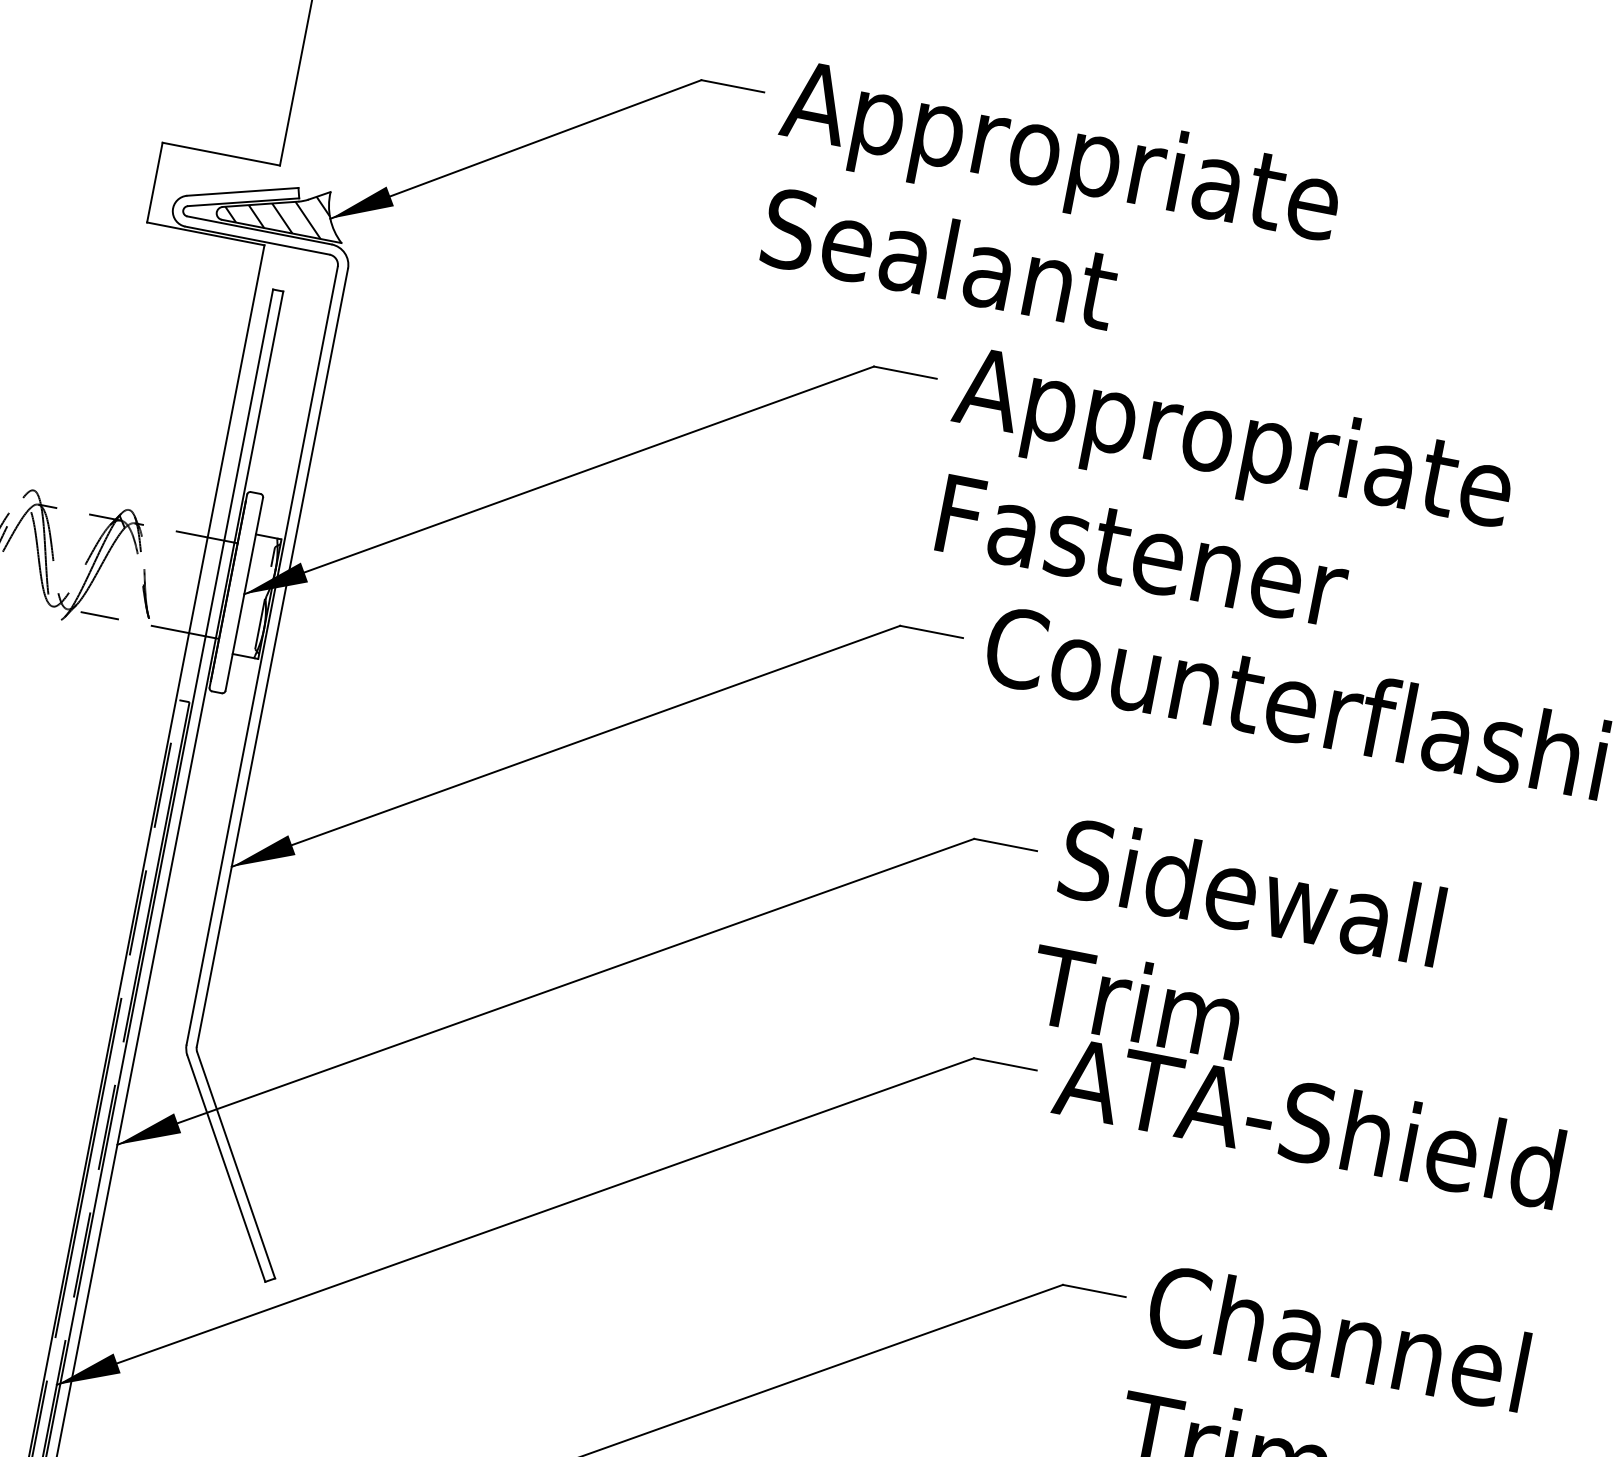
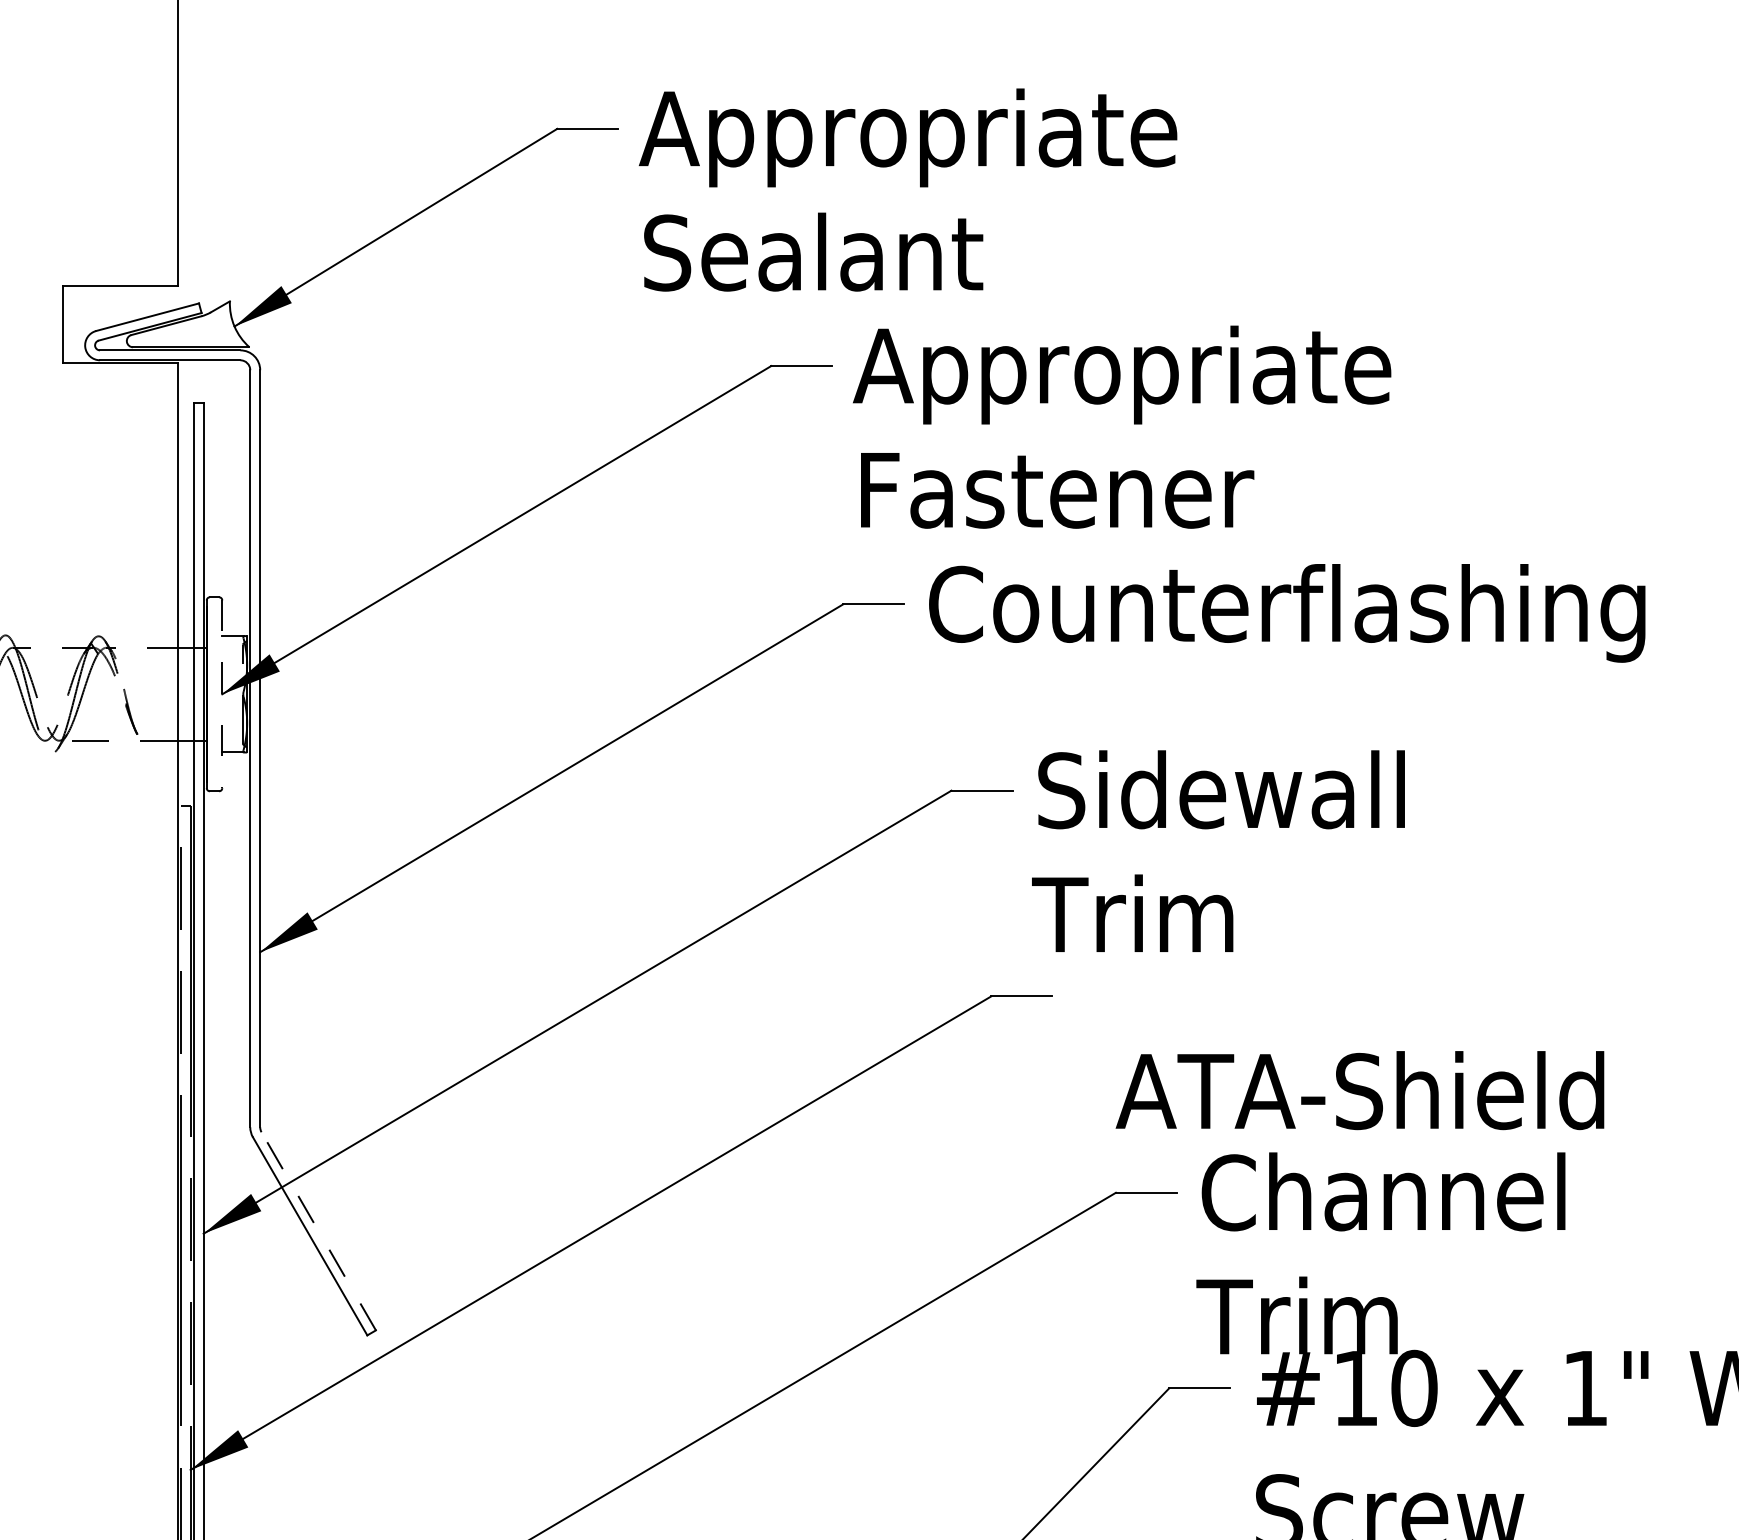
hatch: (277, 209) -> (183, 327), removed
line: (244, 594) -> (222, 694), solid -> dashed
text: (1308, 1122) -> (1359, 1090), moved
line: (236, 1164) -> (318, 1230), solid -> dashed

